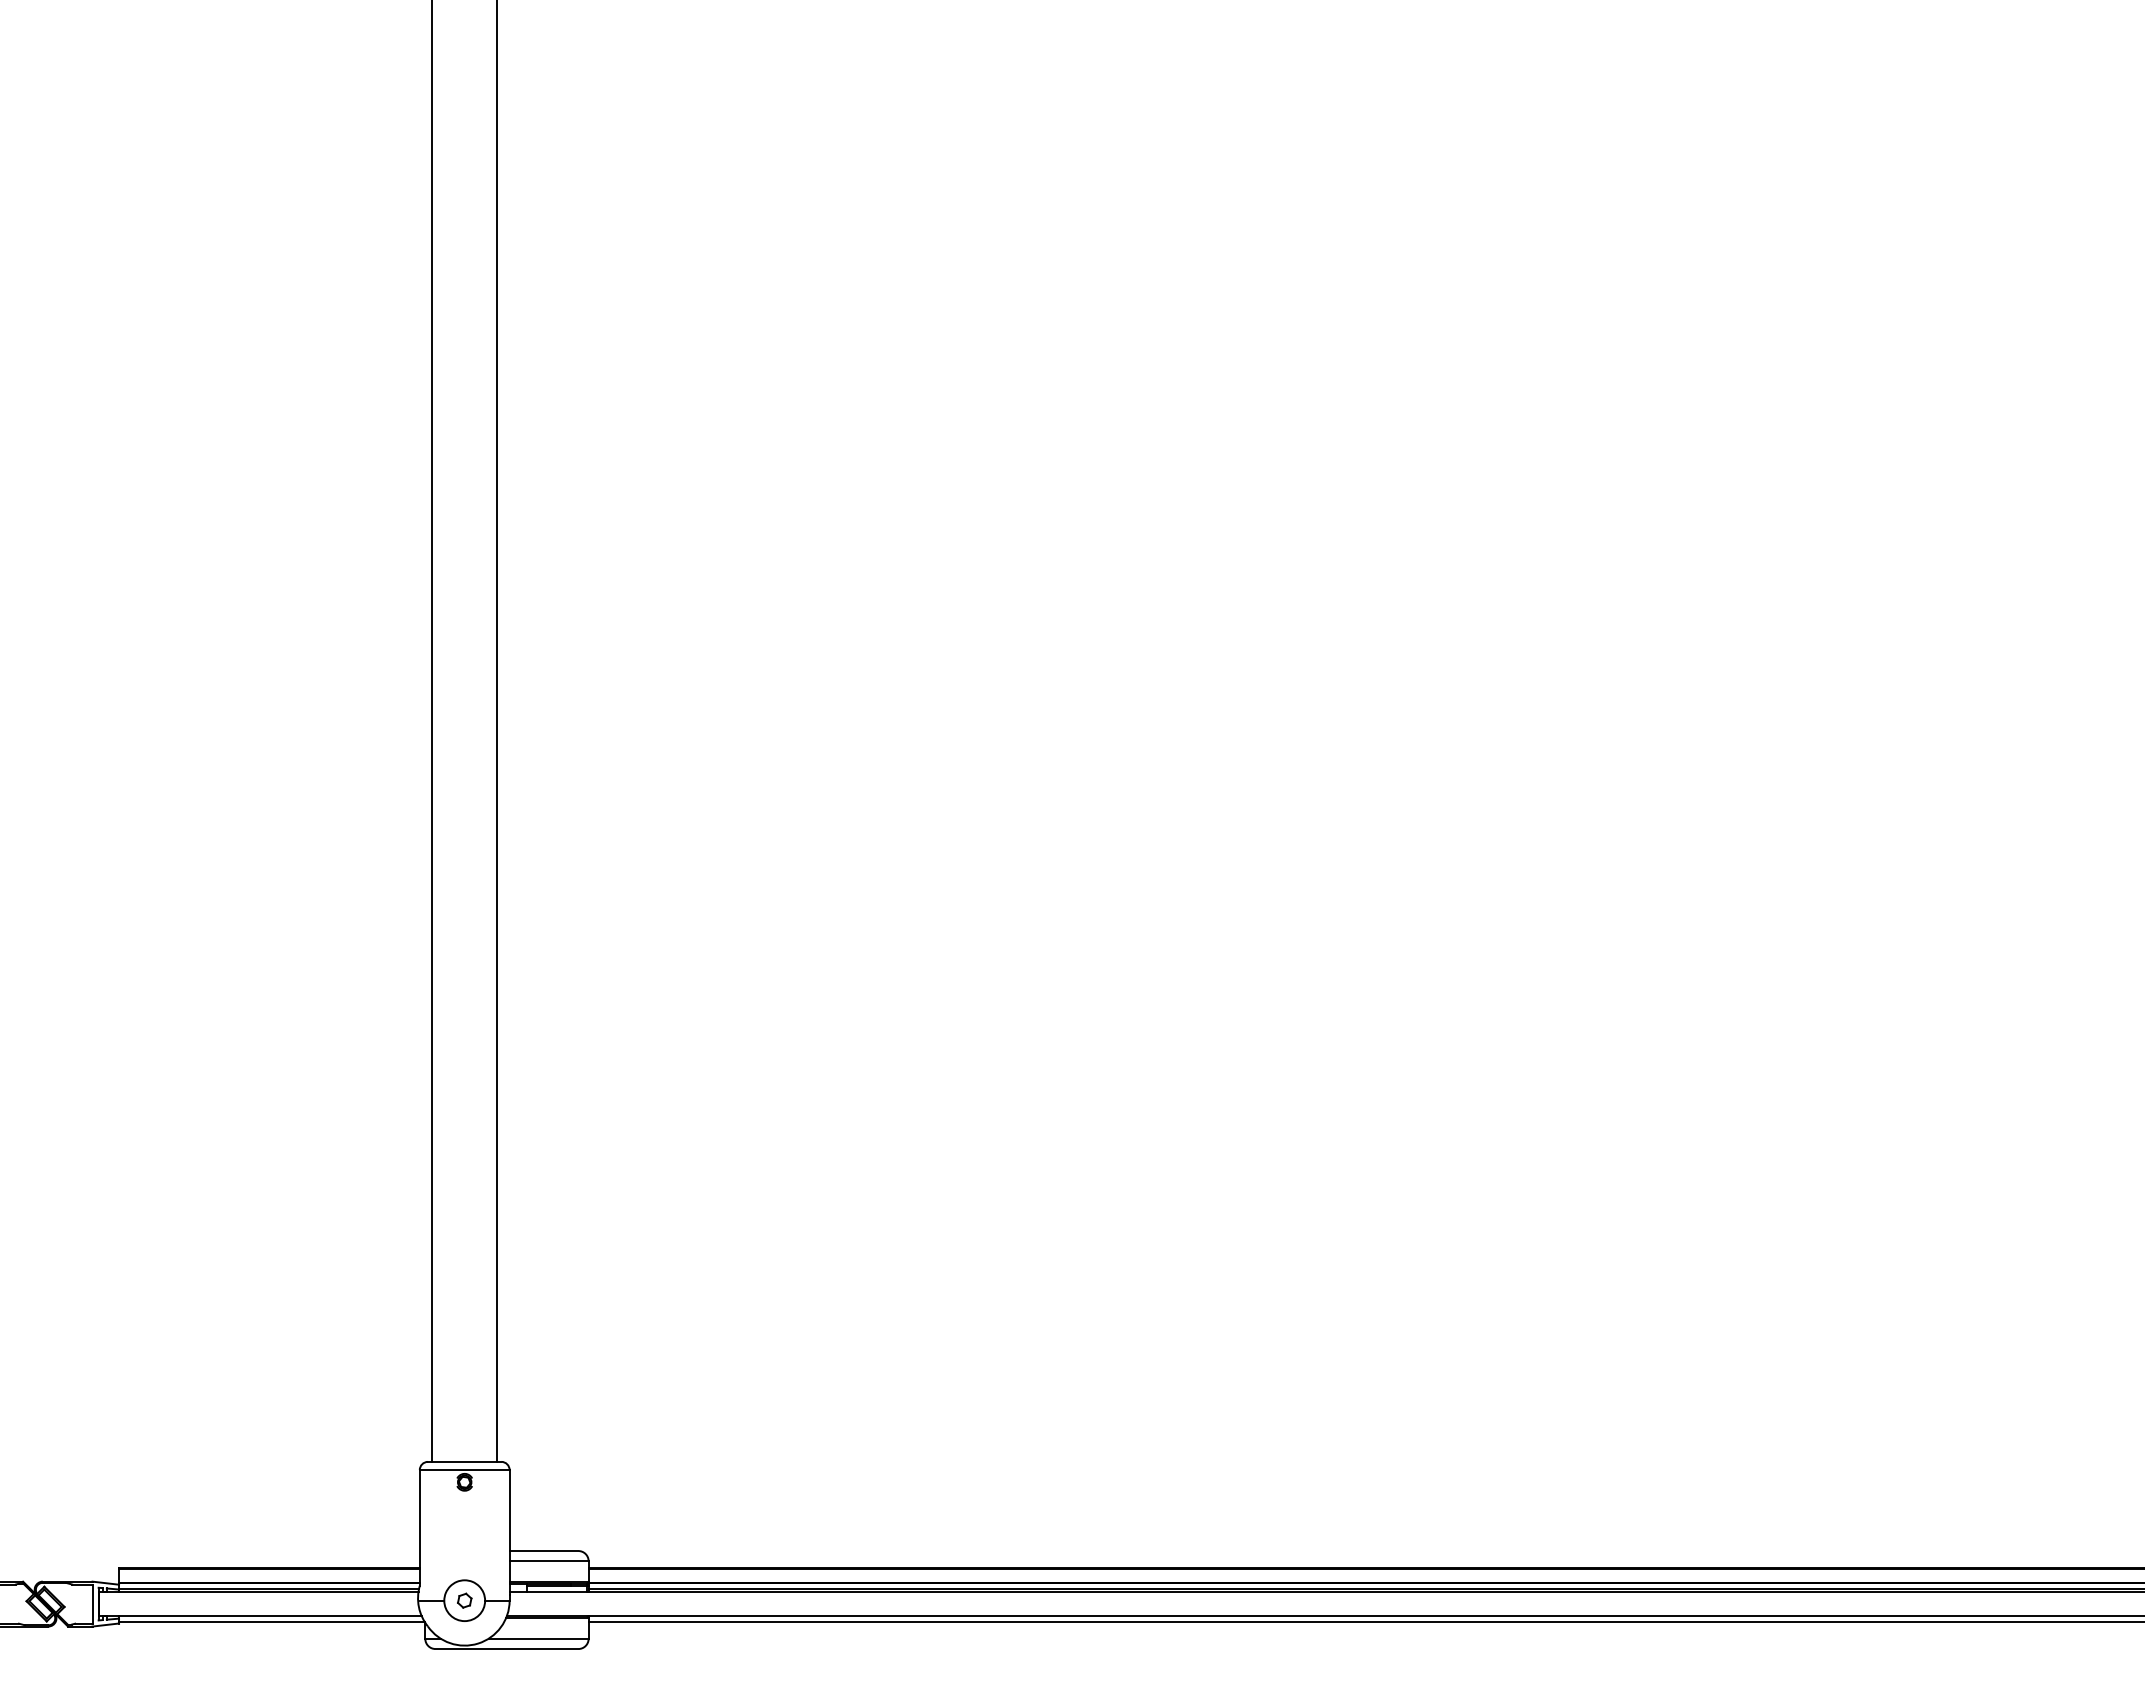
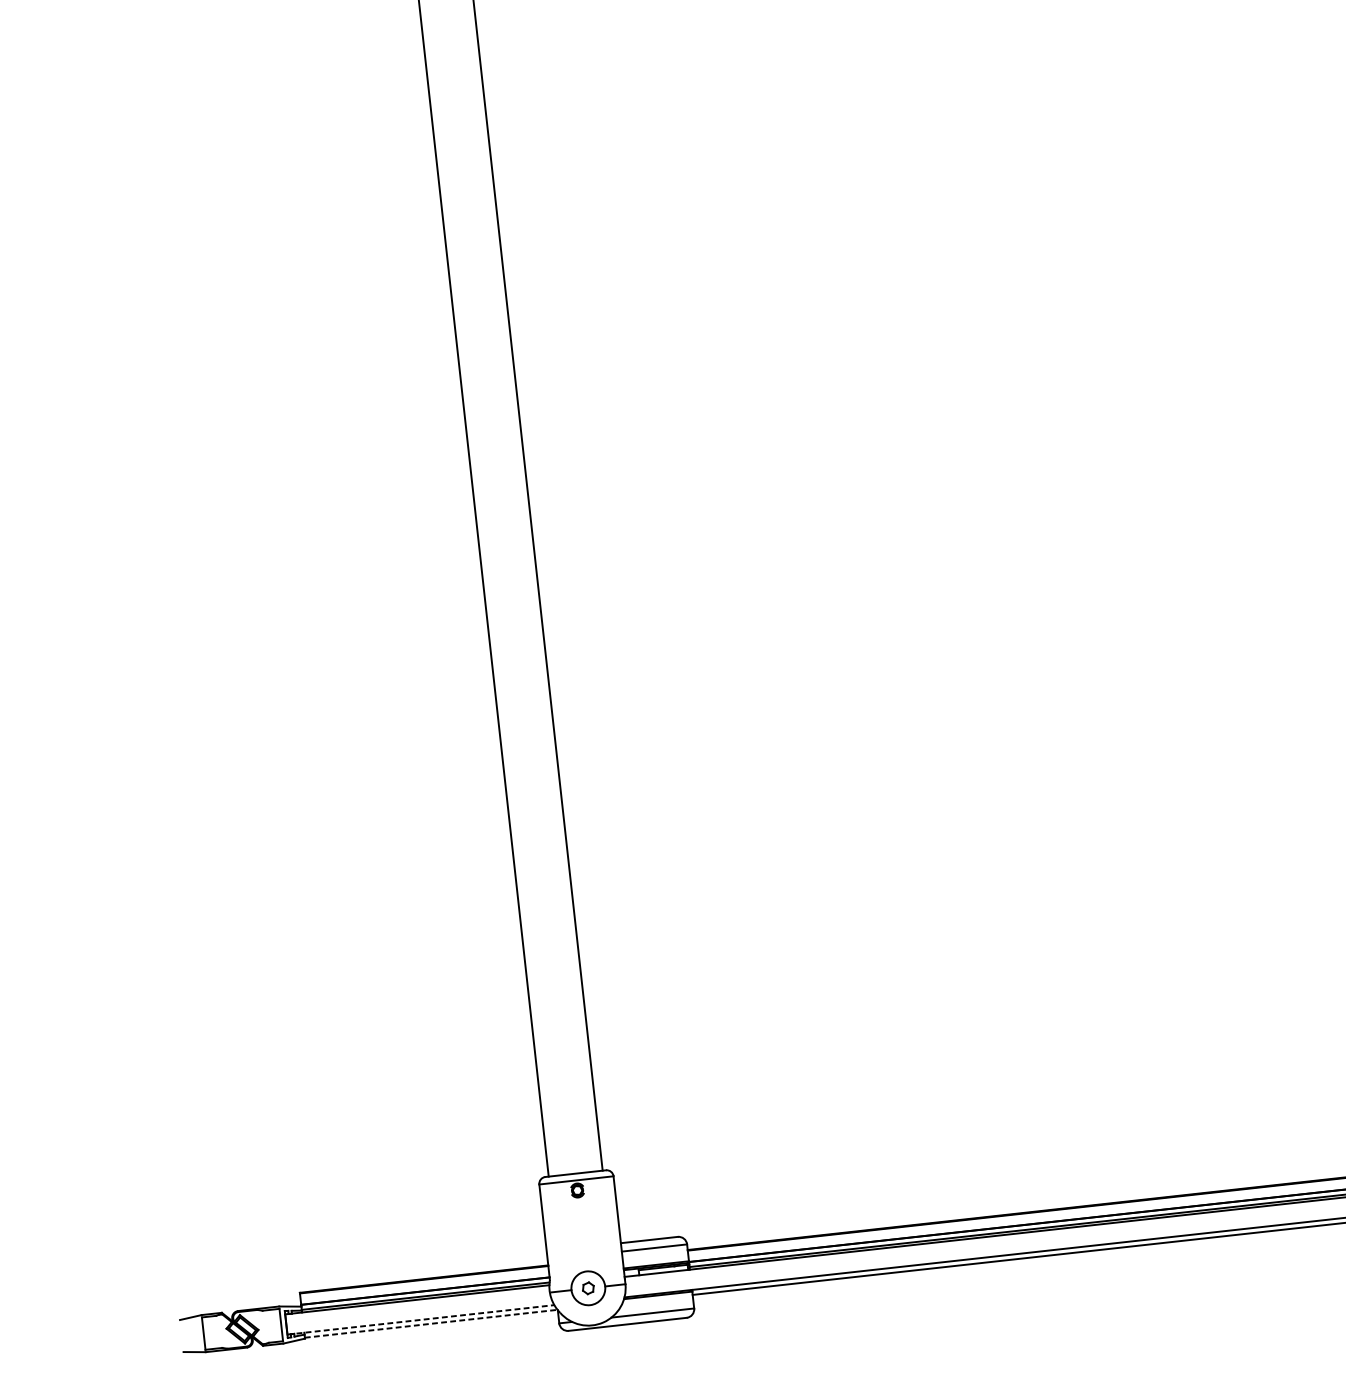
line: (260, 1616) -> (421, 1319), solid -> dashed
line: (272, 1622) -> (431, 1323), solid -> dashed

